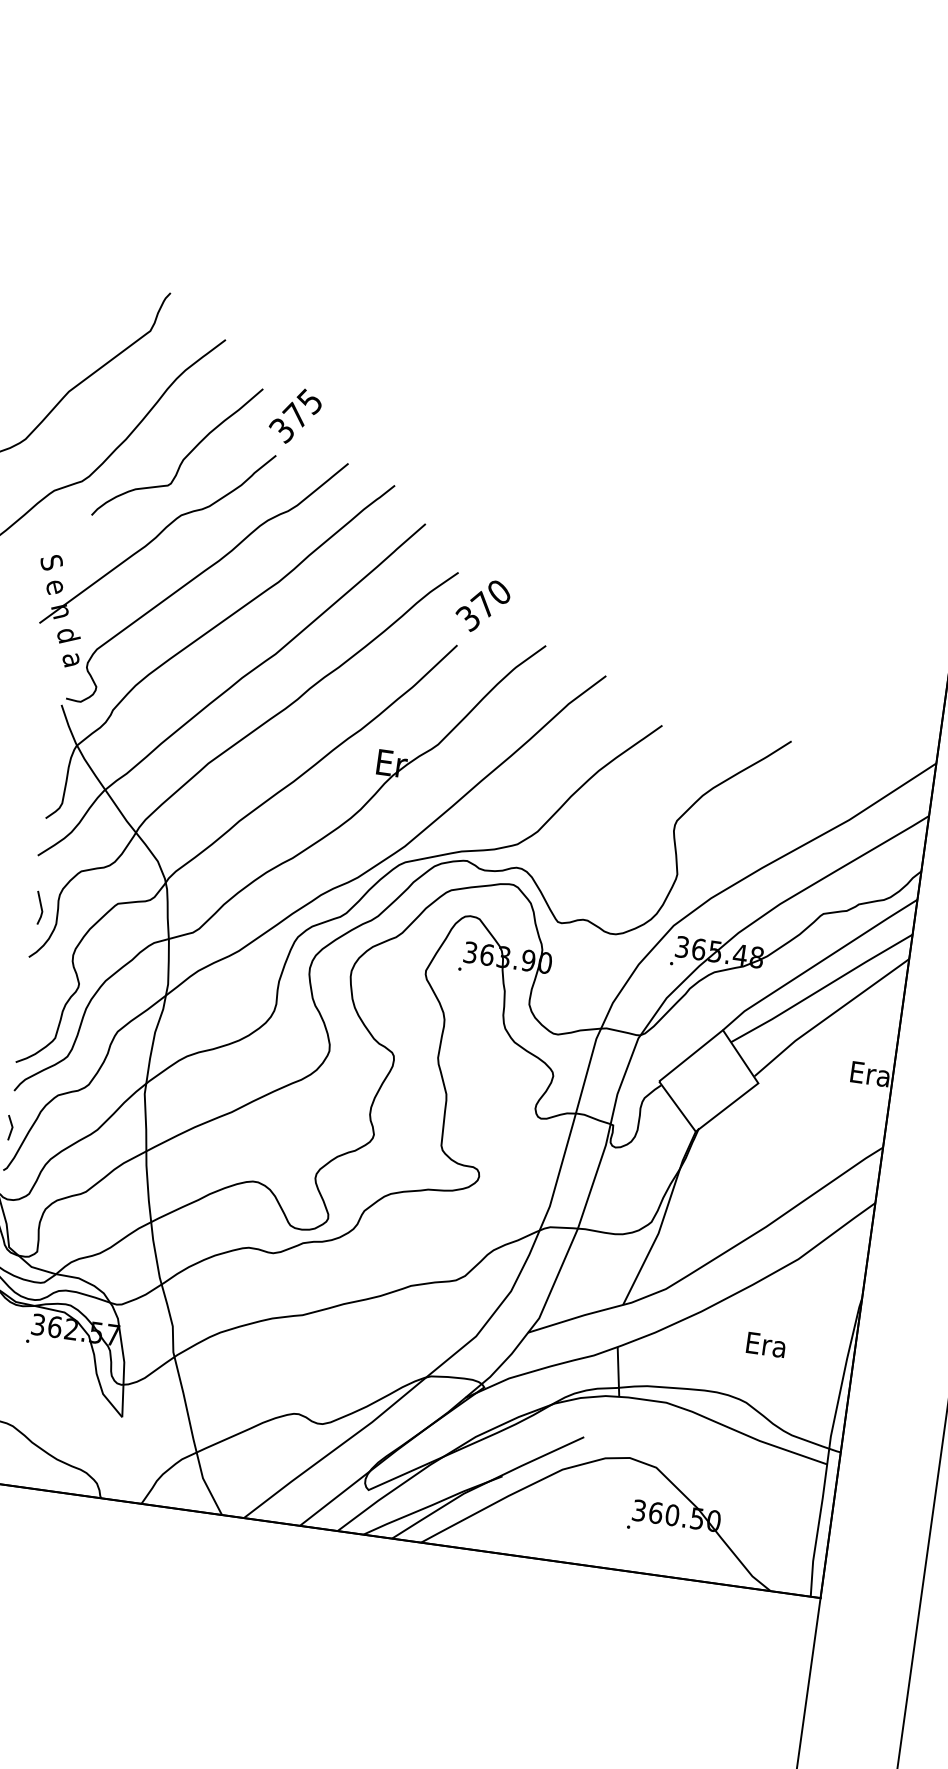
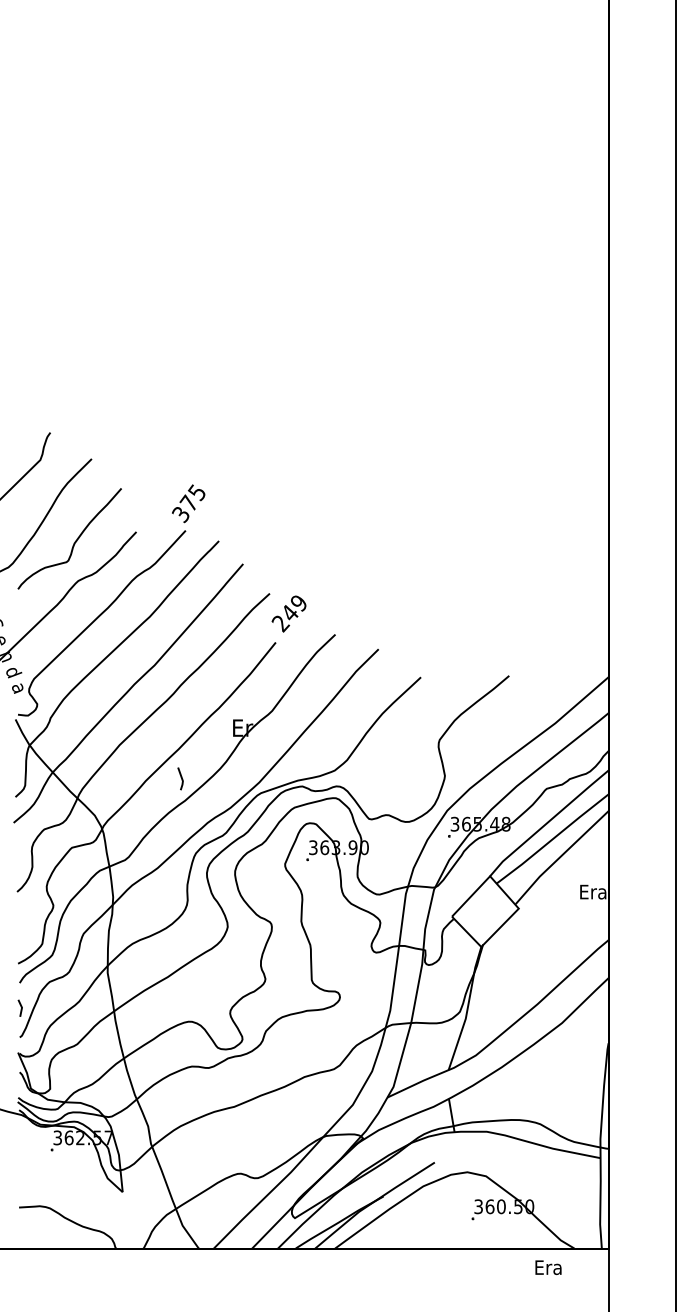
text: (295, 415) -> (188, 503), moved
text: (481, 605) -> (288, 613), 370 -> 249
line: (39, 905) -> (180, 777), moved
text: (766, 1344) -> (548, 1267), moved

